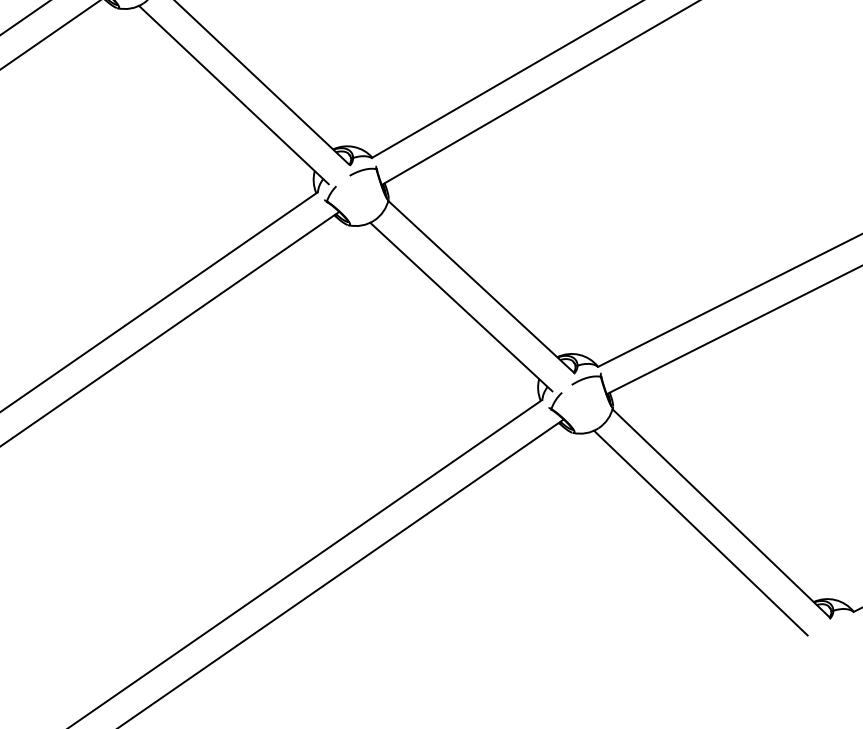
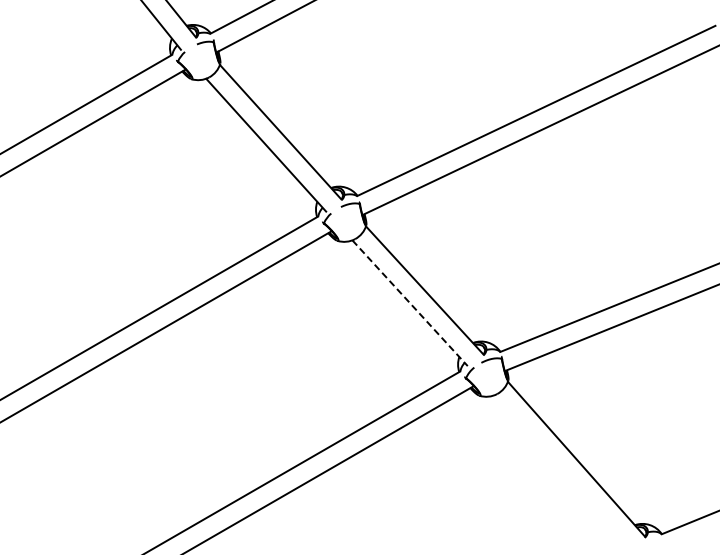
line: (461, 307) -> (410, 303), solid -> dashed
line: (700, 532) -> (561, 471), removed

